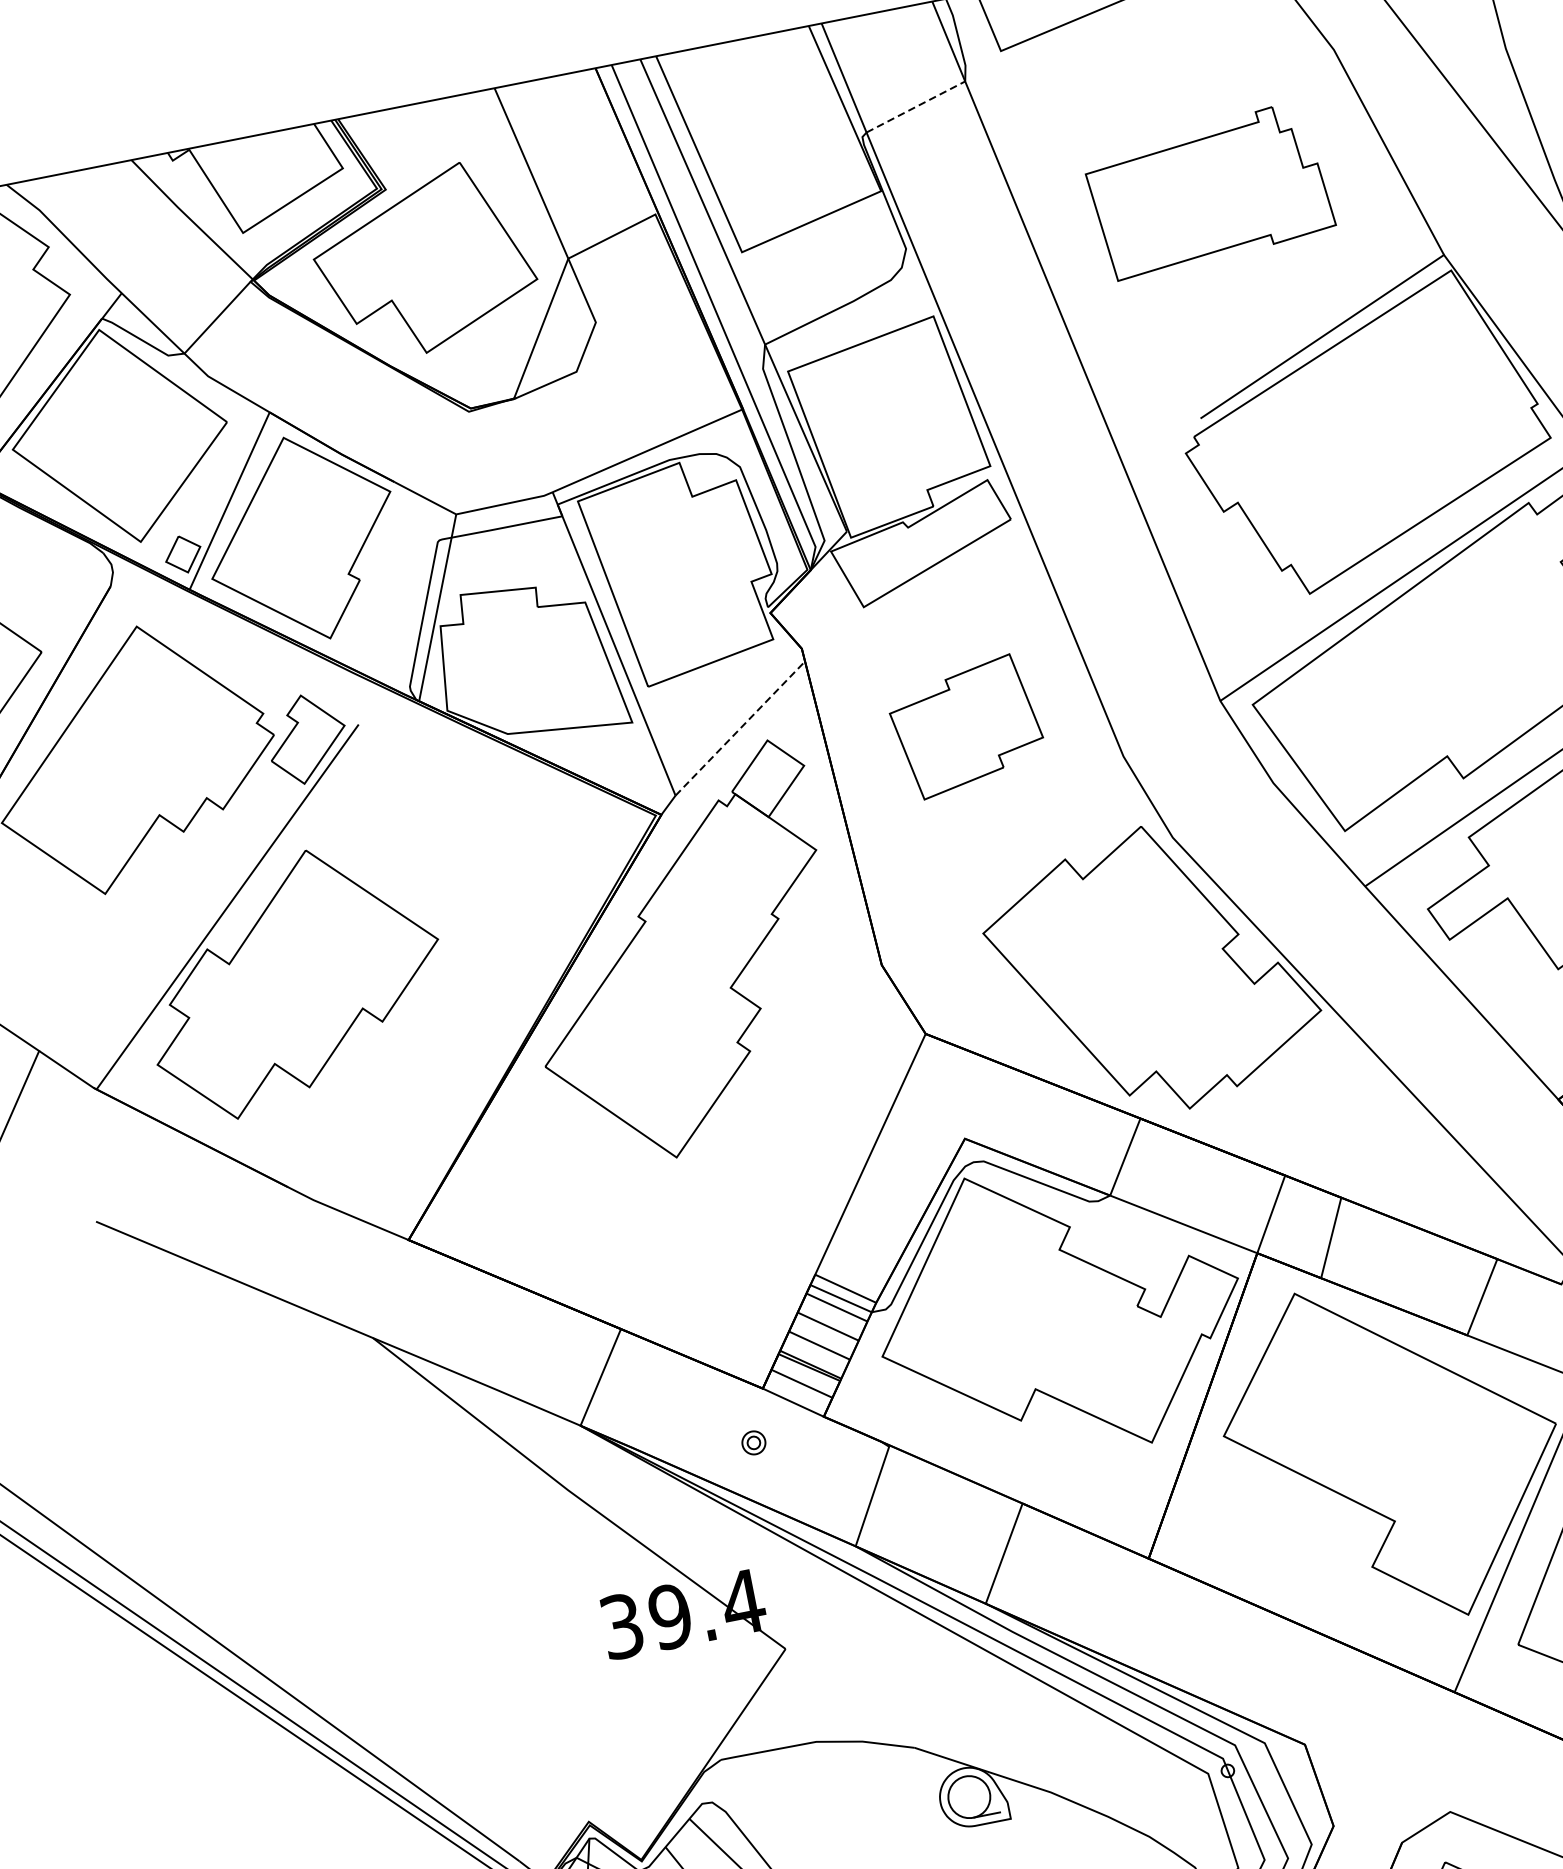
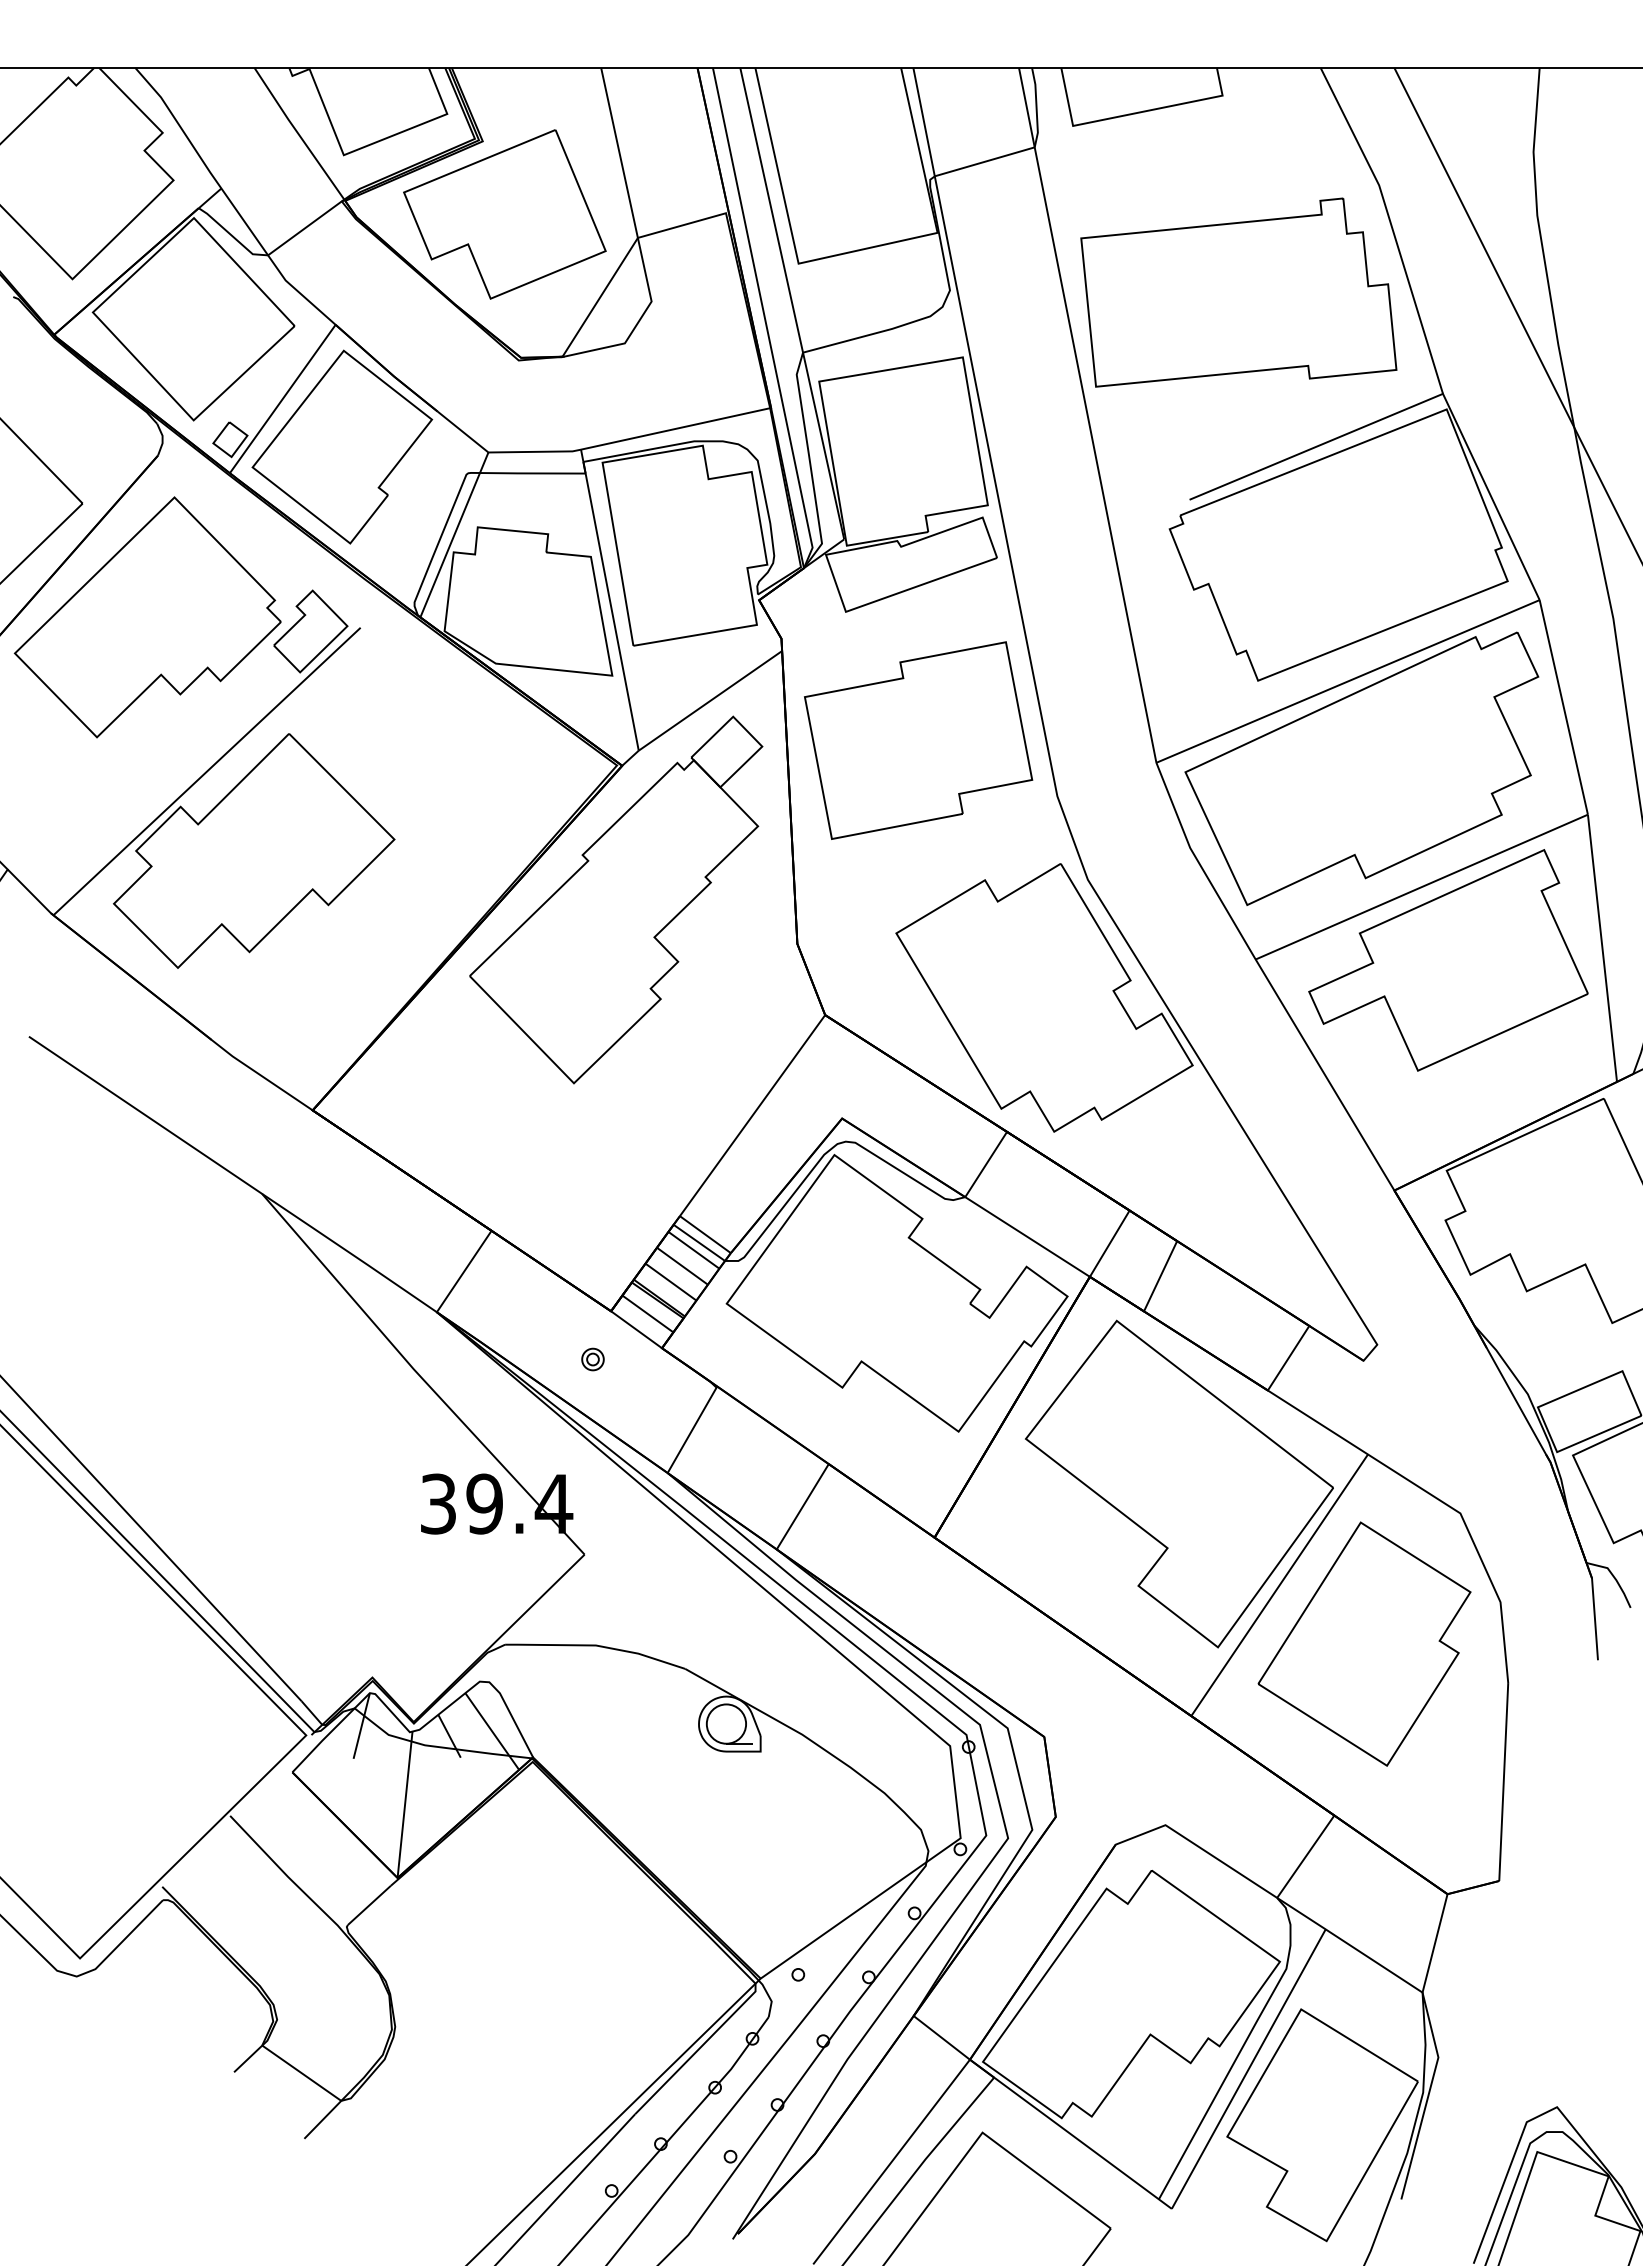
line: (915, 106) -> (984, 161), dashed -> solid
part: (1208, 191) -> (1238, 292), size x1.43
part: (966, 726) -> (918, 740), size x1.67
line: (740, 728) -> (710, 700), dashed -> solid

